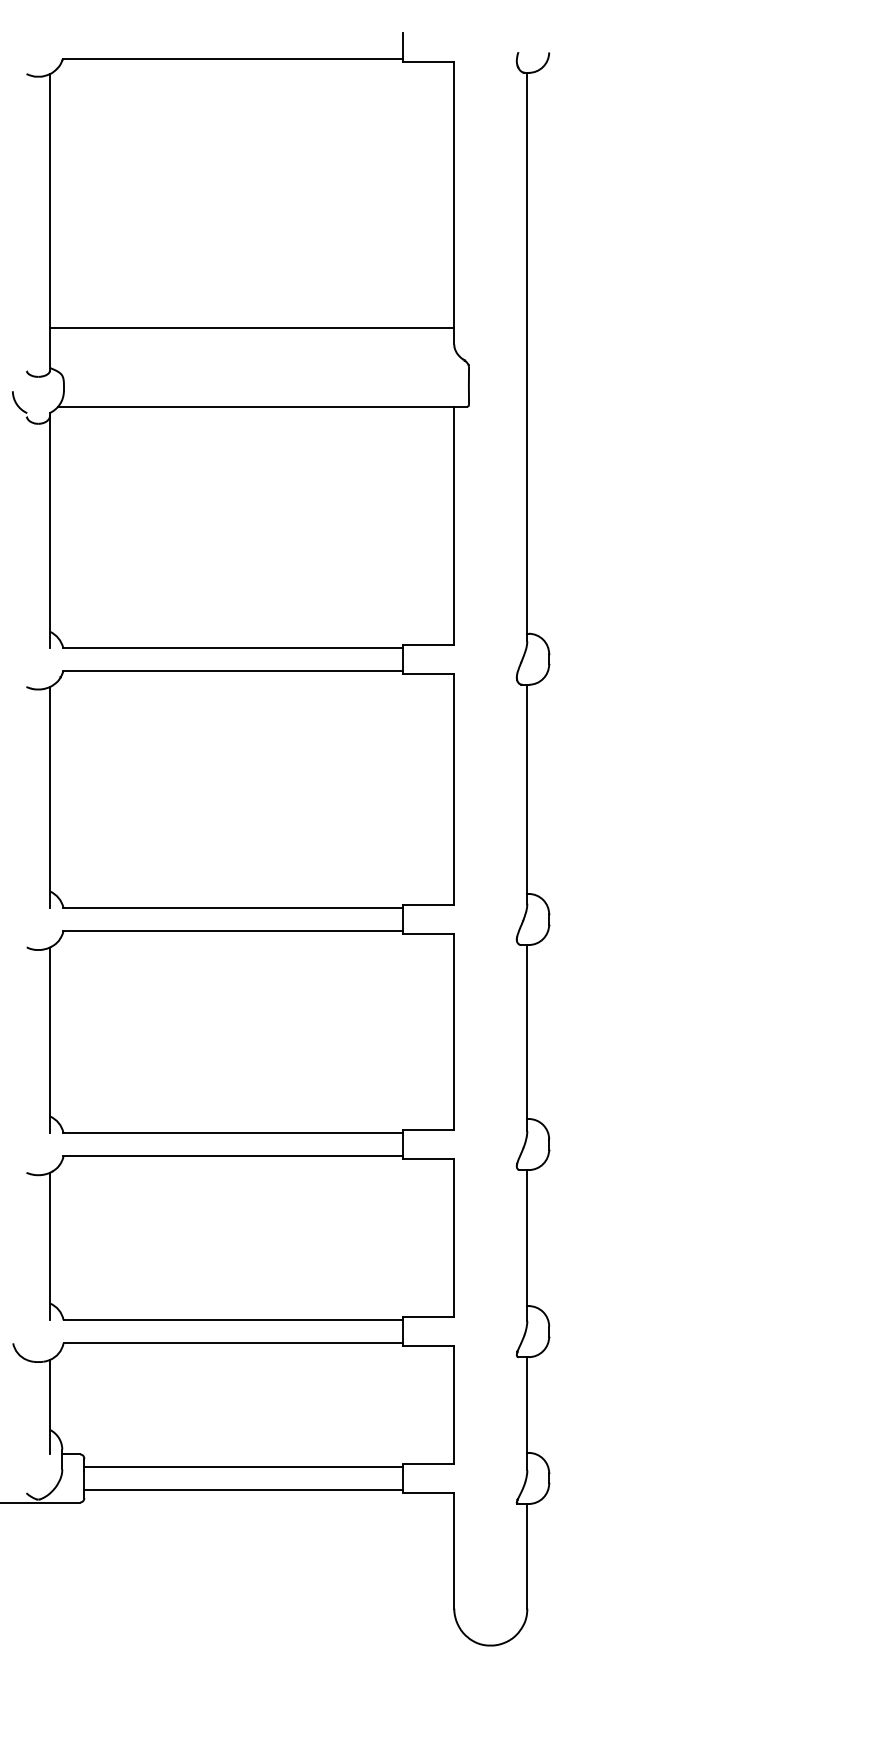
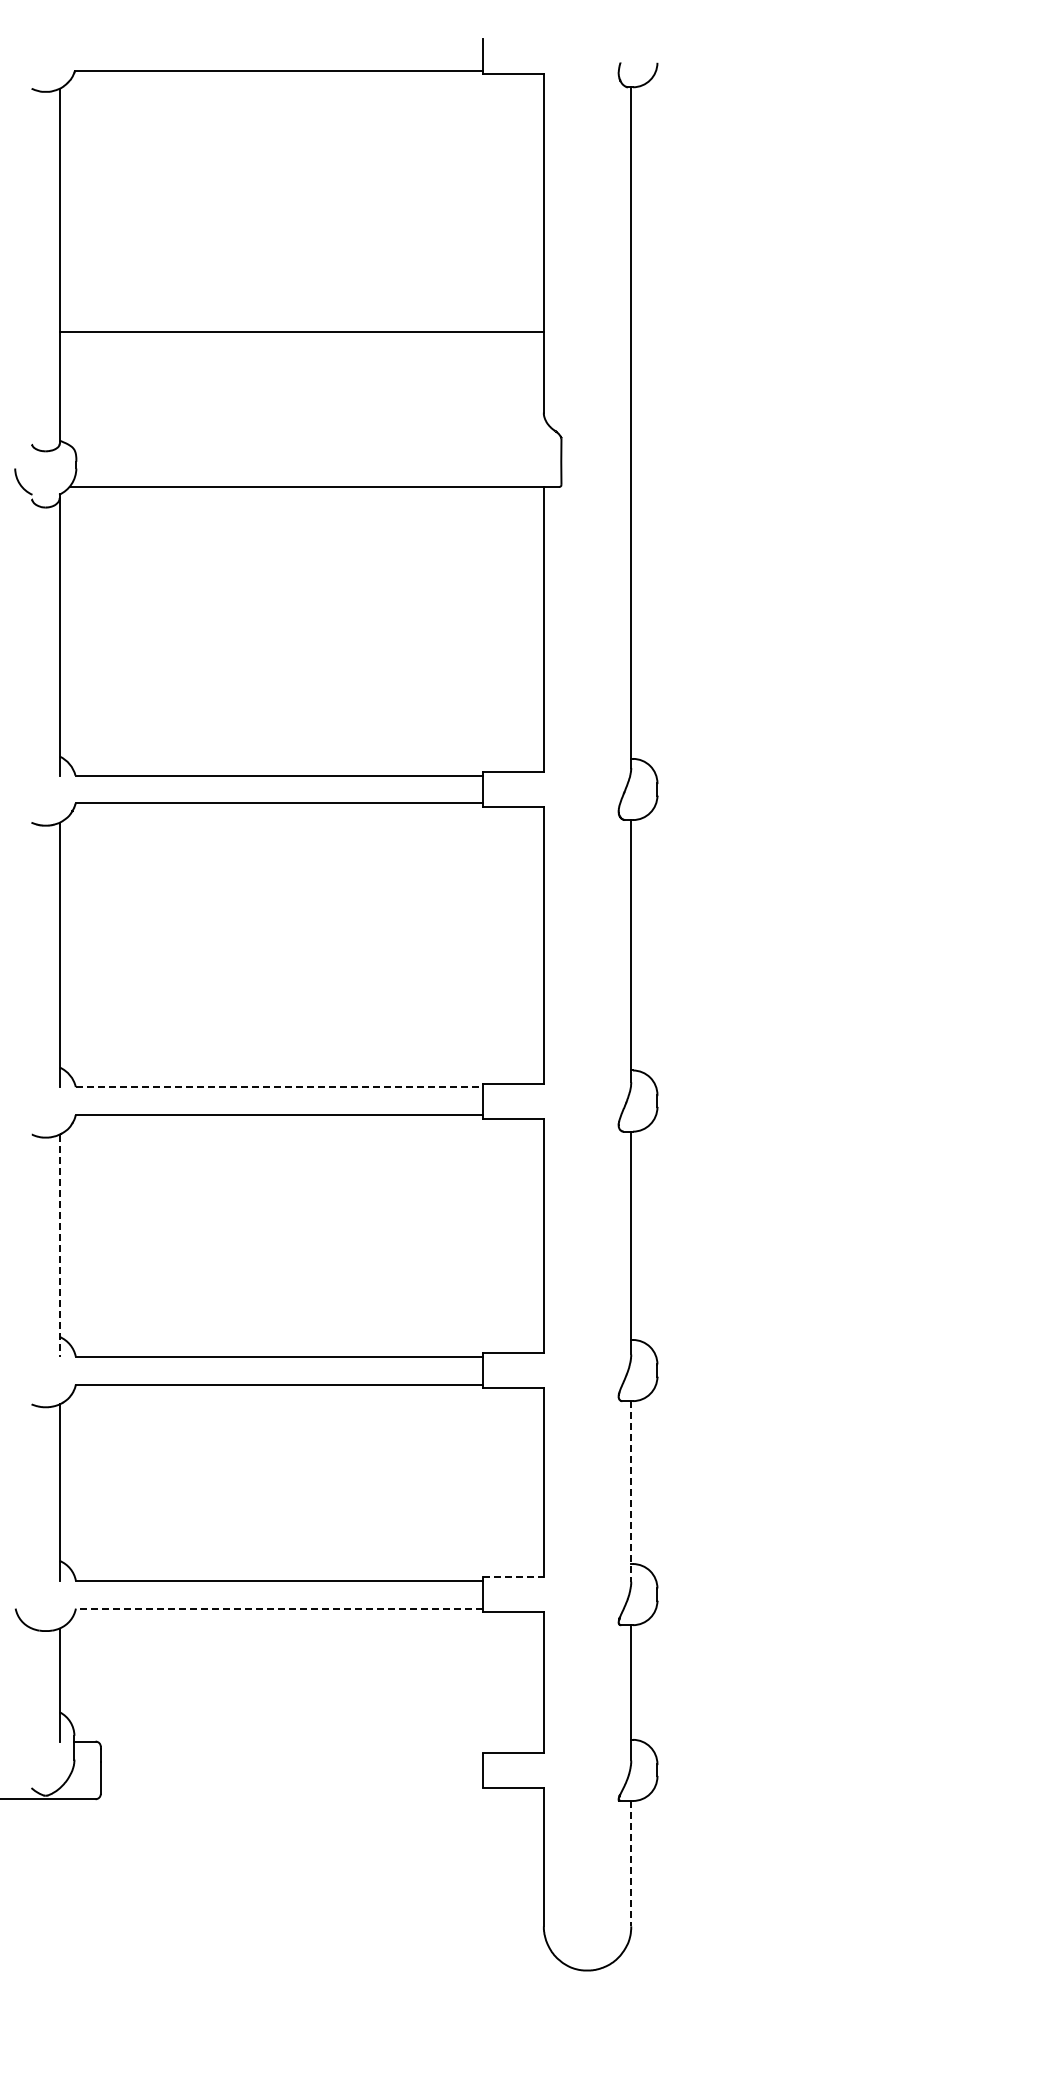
line: (251, 327) -> (301, 331), moved
line: (233, 908) -> (279, 1087), solid -> dashed
line: (49, 1040) -> (59, 1245), solid -> dashed
line: (527, 1245) -> (631, 1491), solid -> dashed
line: (428, 1317) -> (513, 1577), solid -> dashed
line: (232, 1343) -> (278, 1608), solid -> dashed
line: (243, 1466) -> (291, 1756), removed
line: (243, 1490) -> (291, 1784), removed
line: (527, 1556) -> (631, 1863), solid -> dashed

